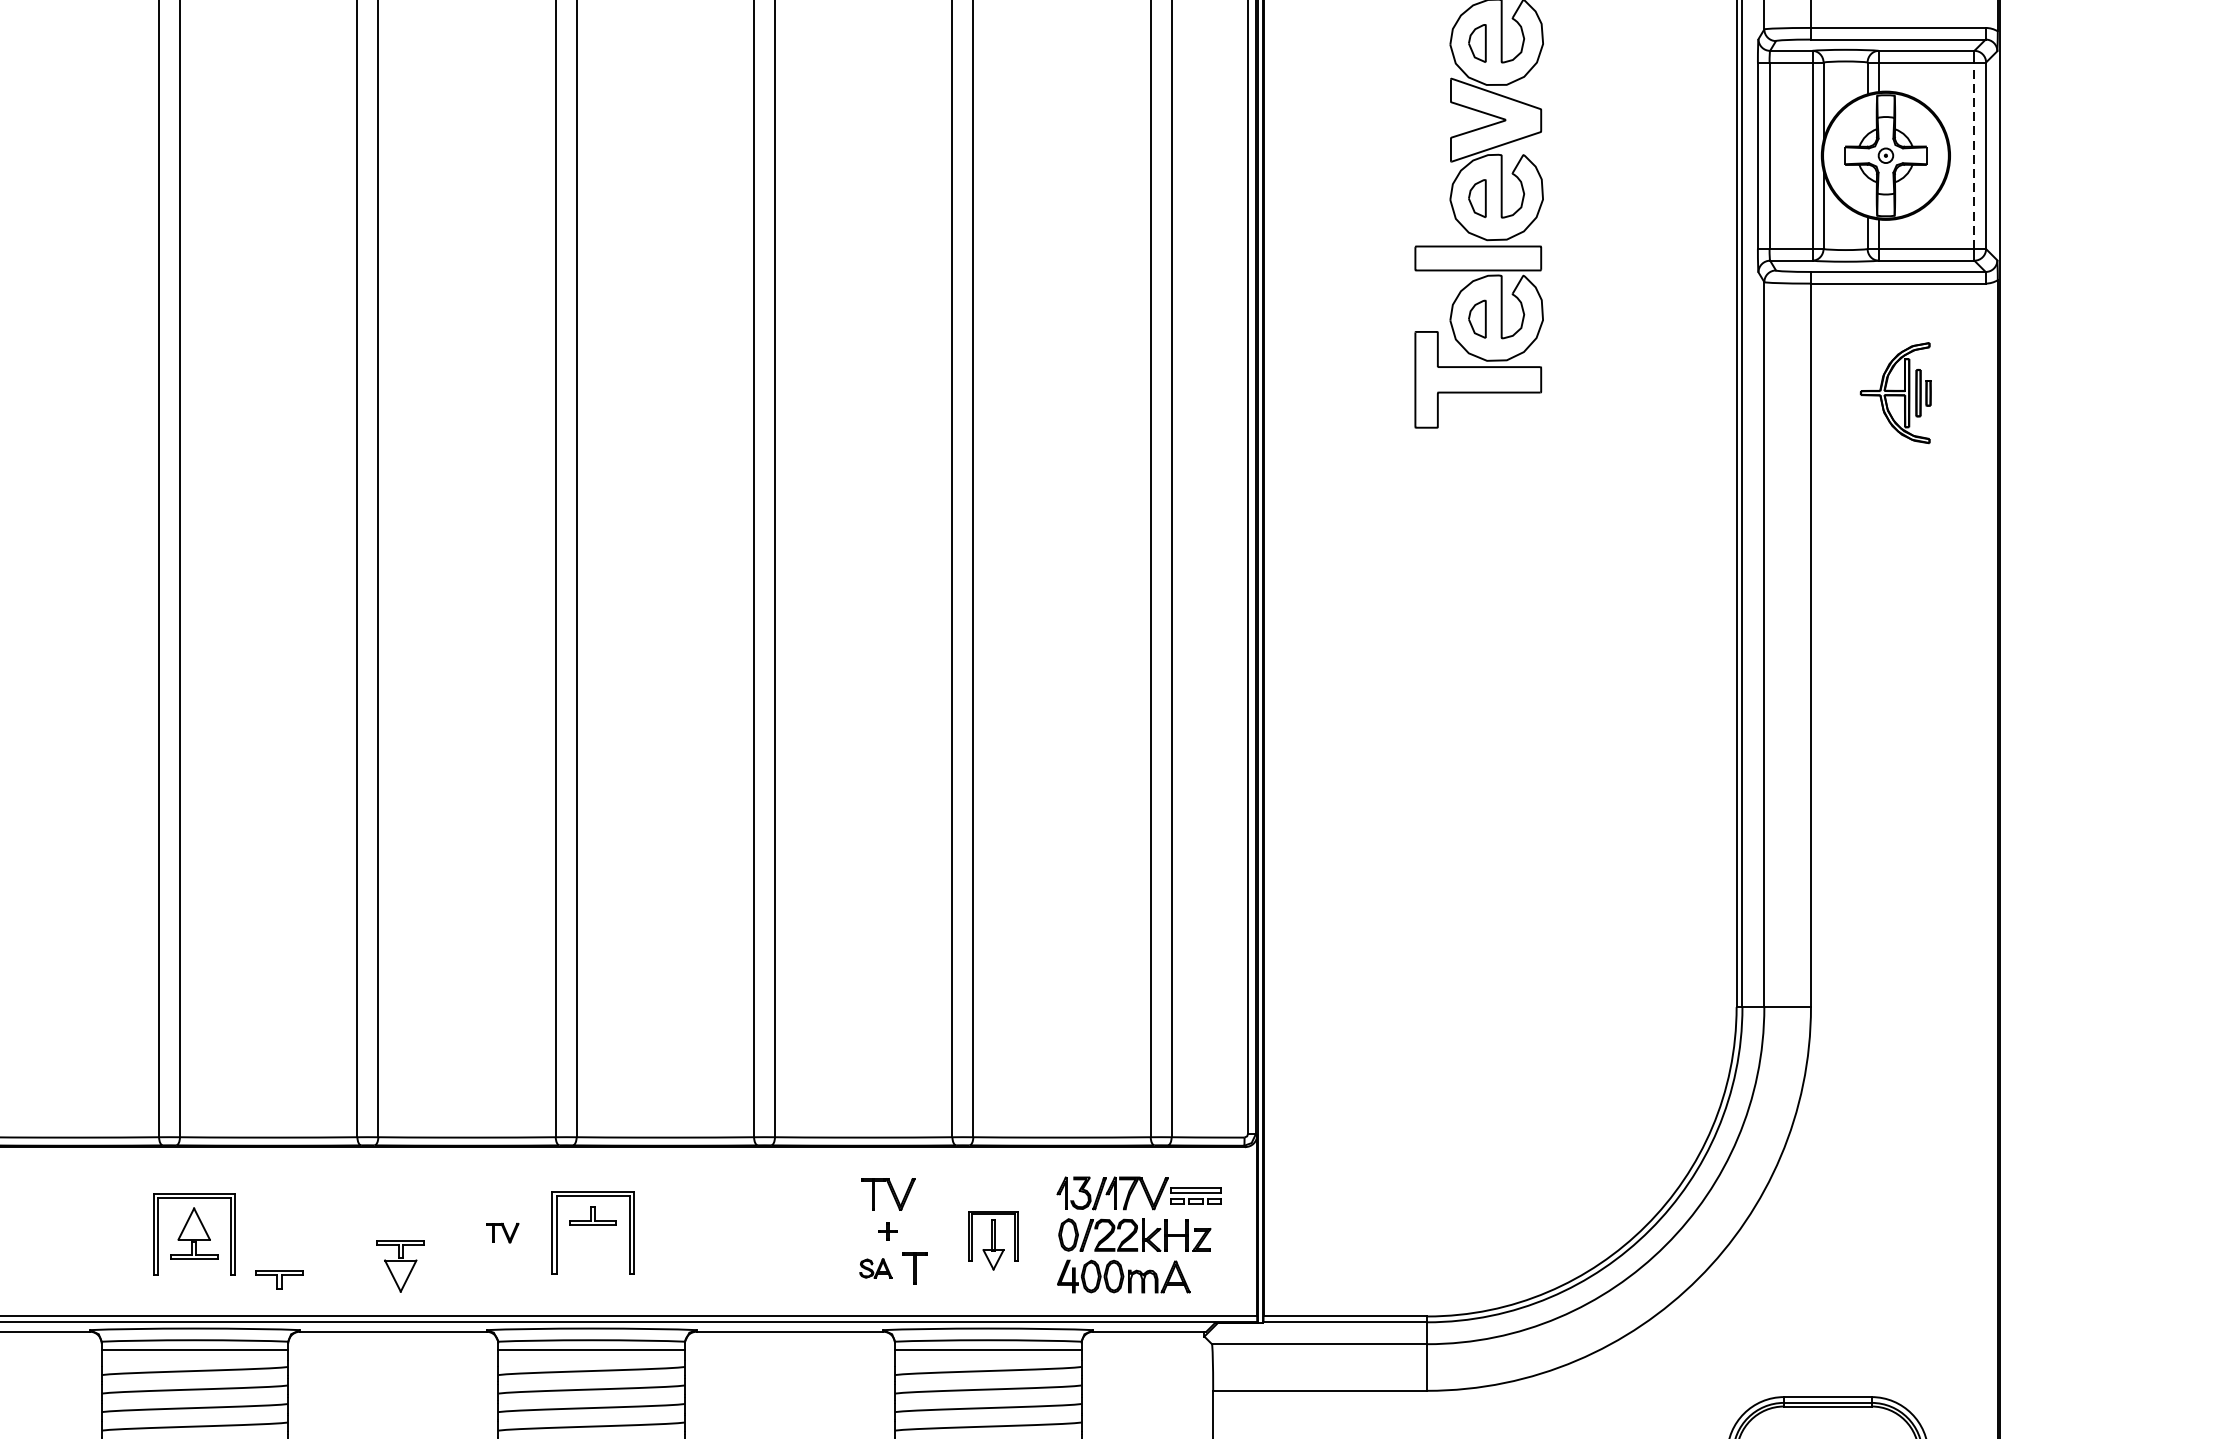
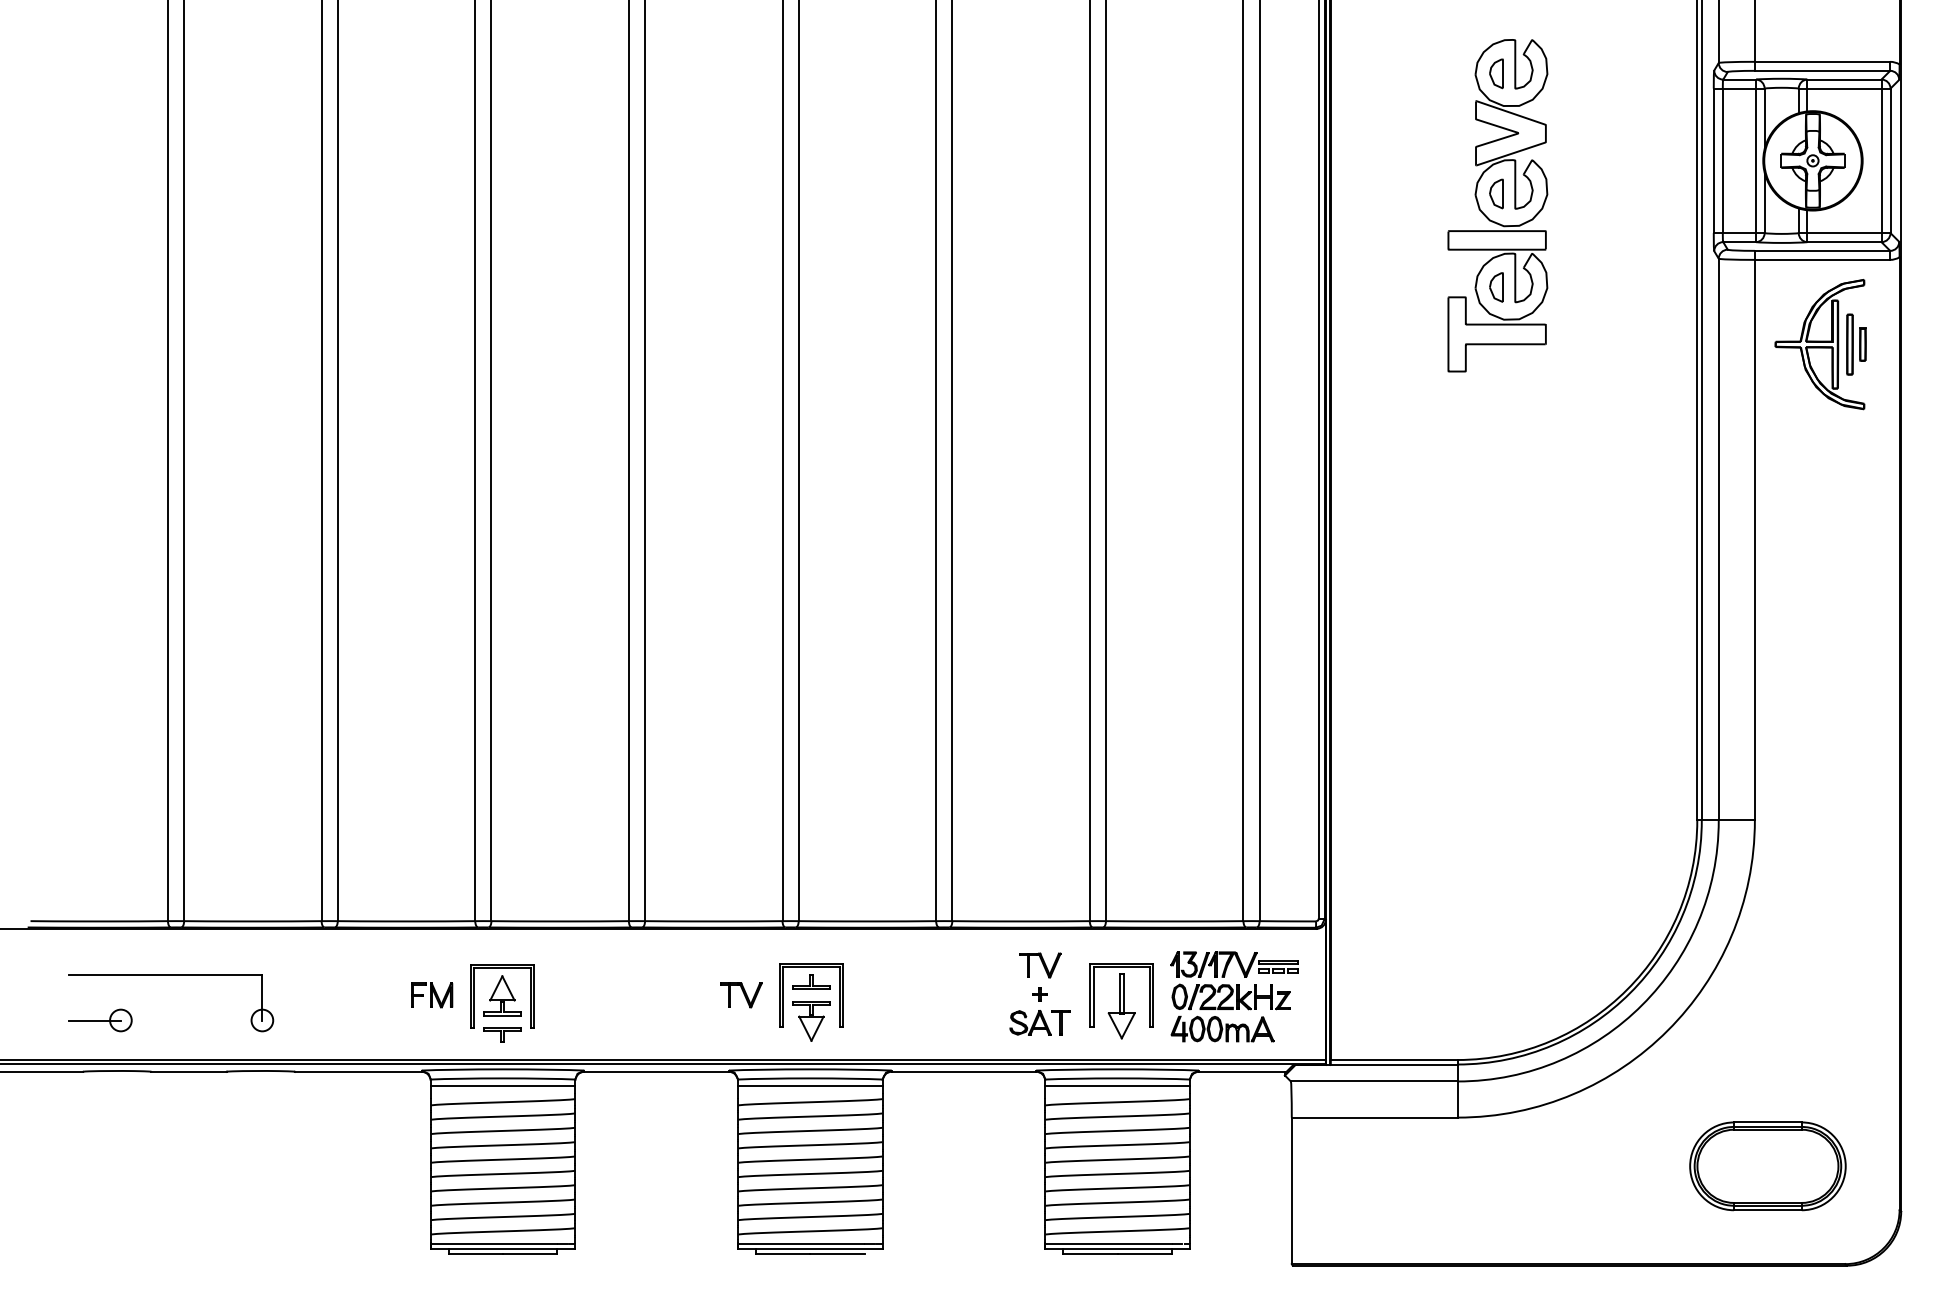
line: (1974, 155) -> (1881, 160), dashed -> solid
part: (1895, 392) -> (1820, 344), size x1.67
part: (103, 1233) -> (432, 995), added
part: (502, 1233) -> (741, 995), size x1.67
part: (993, 1240) -> (1121, 1001), size x1.67
part: (400, 1266) -> (811, 1021), moved
part: (875, 1268) -> (1030, 1022), size x1.67
part: (279, 1279) -> (502, 1034), moved

